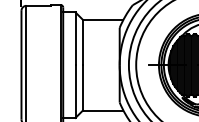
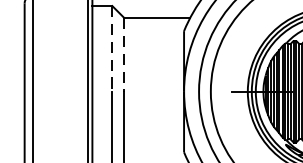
line: (75, 39) -> (112, 49), solid -> dashed
line: (82, 42) -> (123, 54), solid -> dashed

